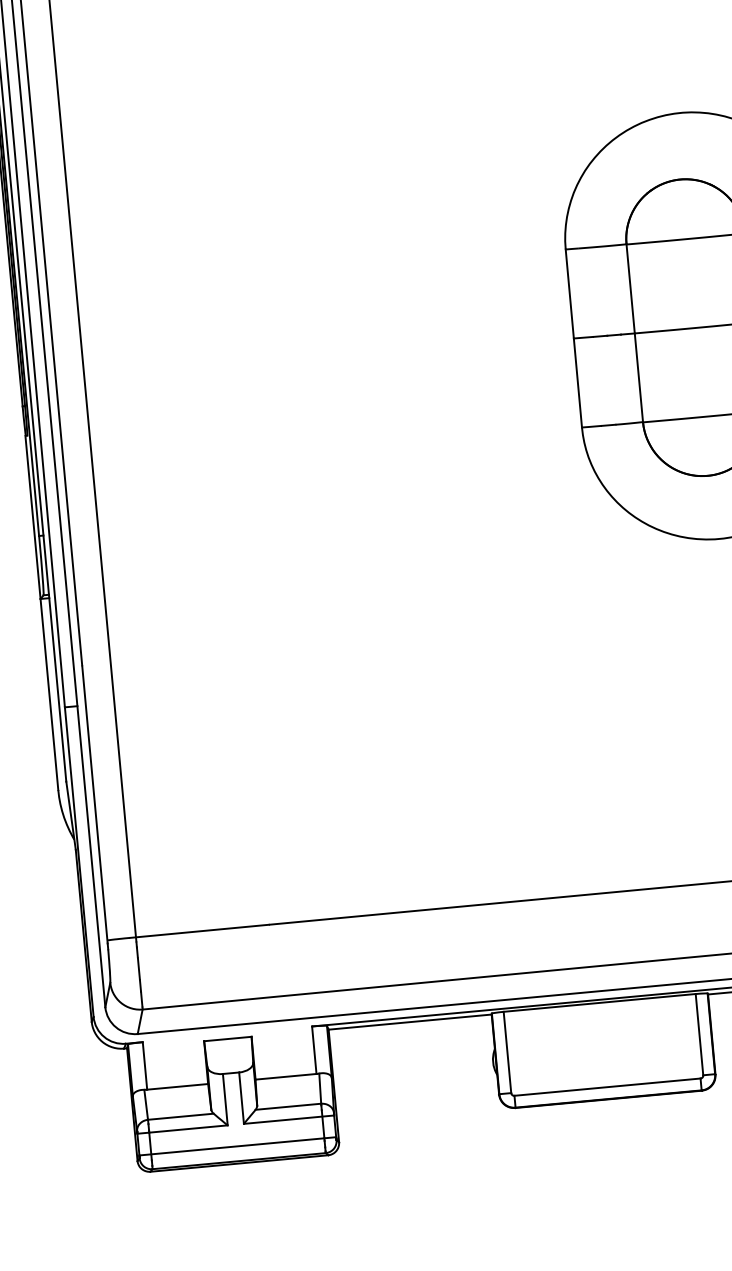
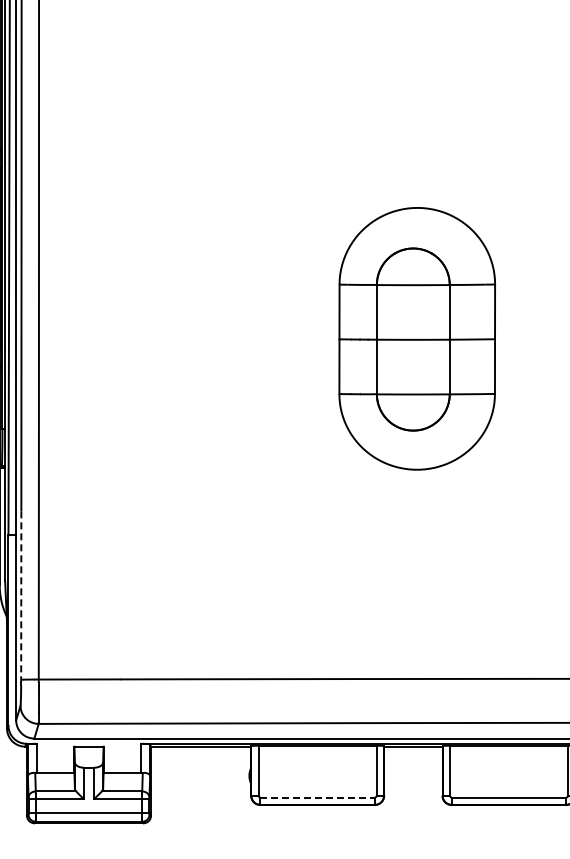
line: (95, 806) -> (21, 597), solid -> dashed
line: (608, 1087) -> (318, 797), solid -> dashed

